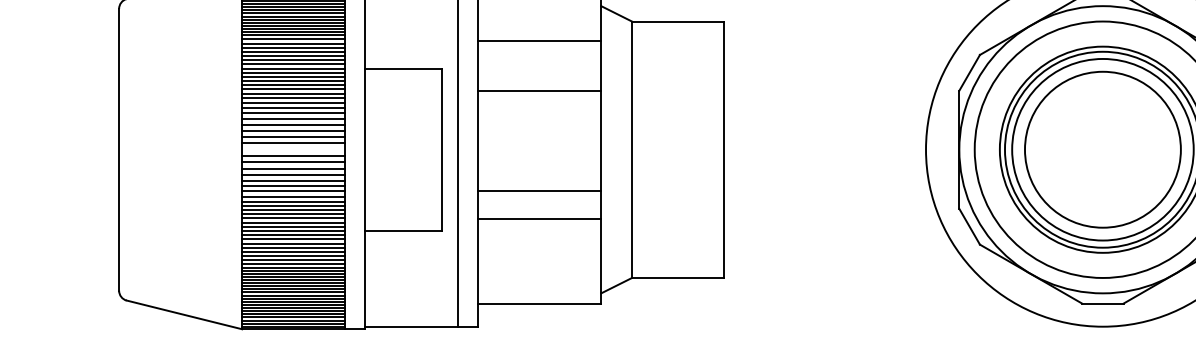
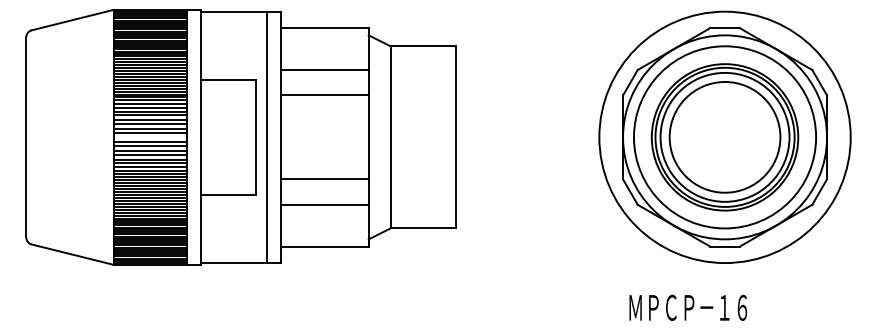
line: (538, 41) -> (324, 70), moved
line: (538, 190) -> (324, 179), moved
line: (538, 218) -> (324, 204), moved

